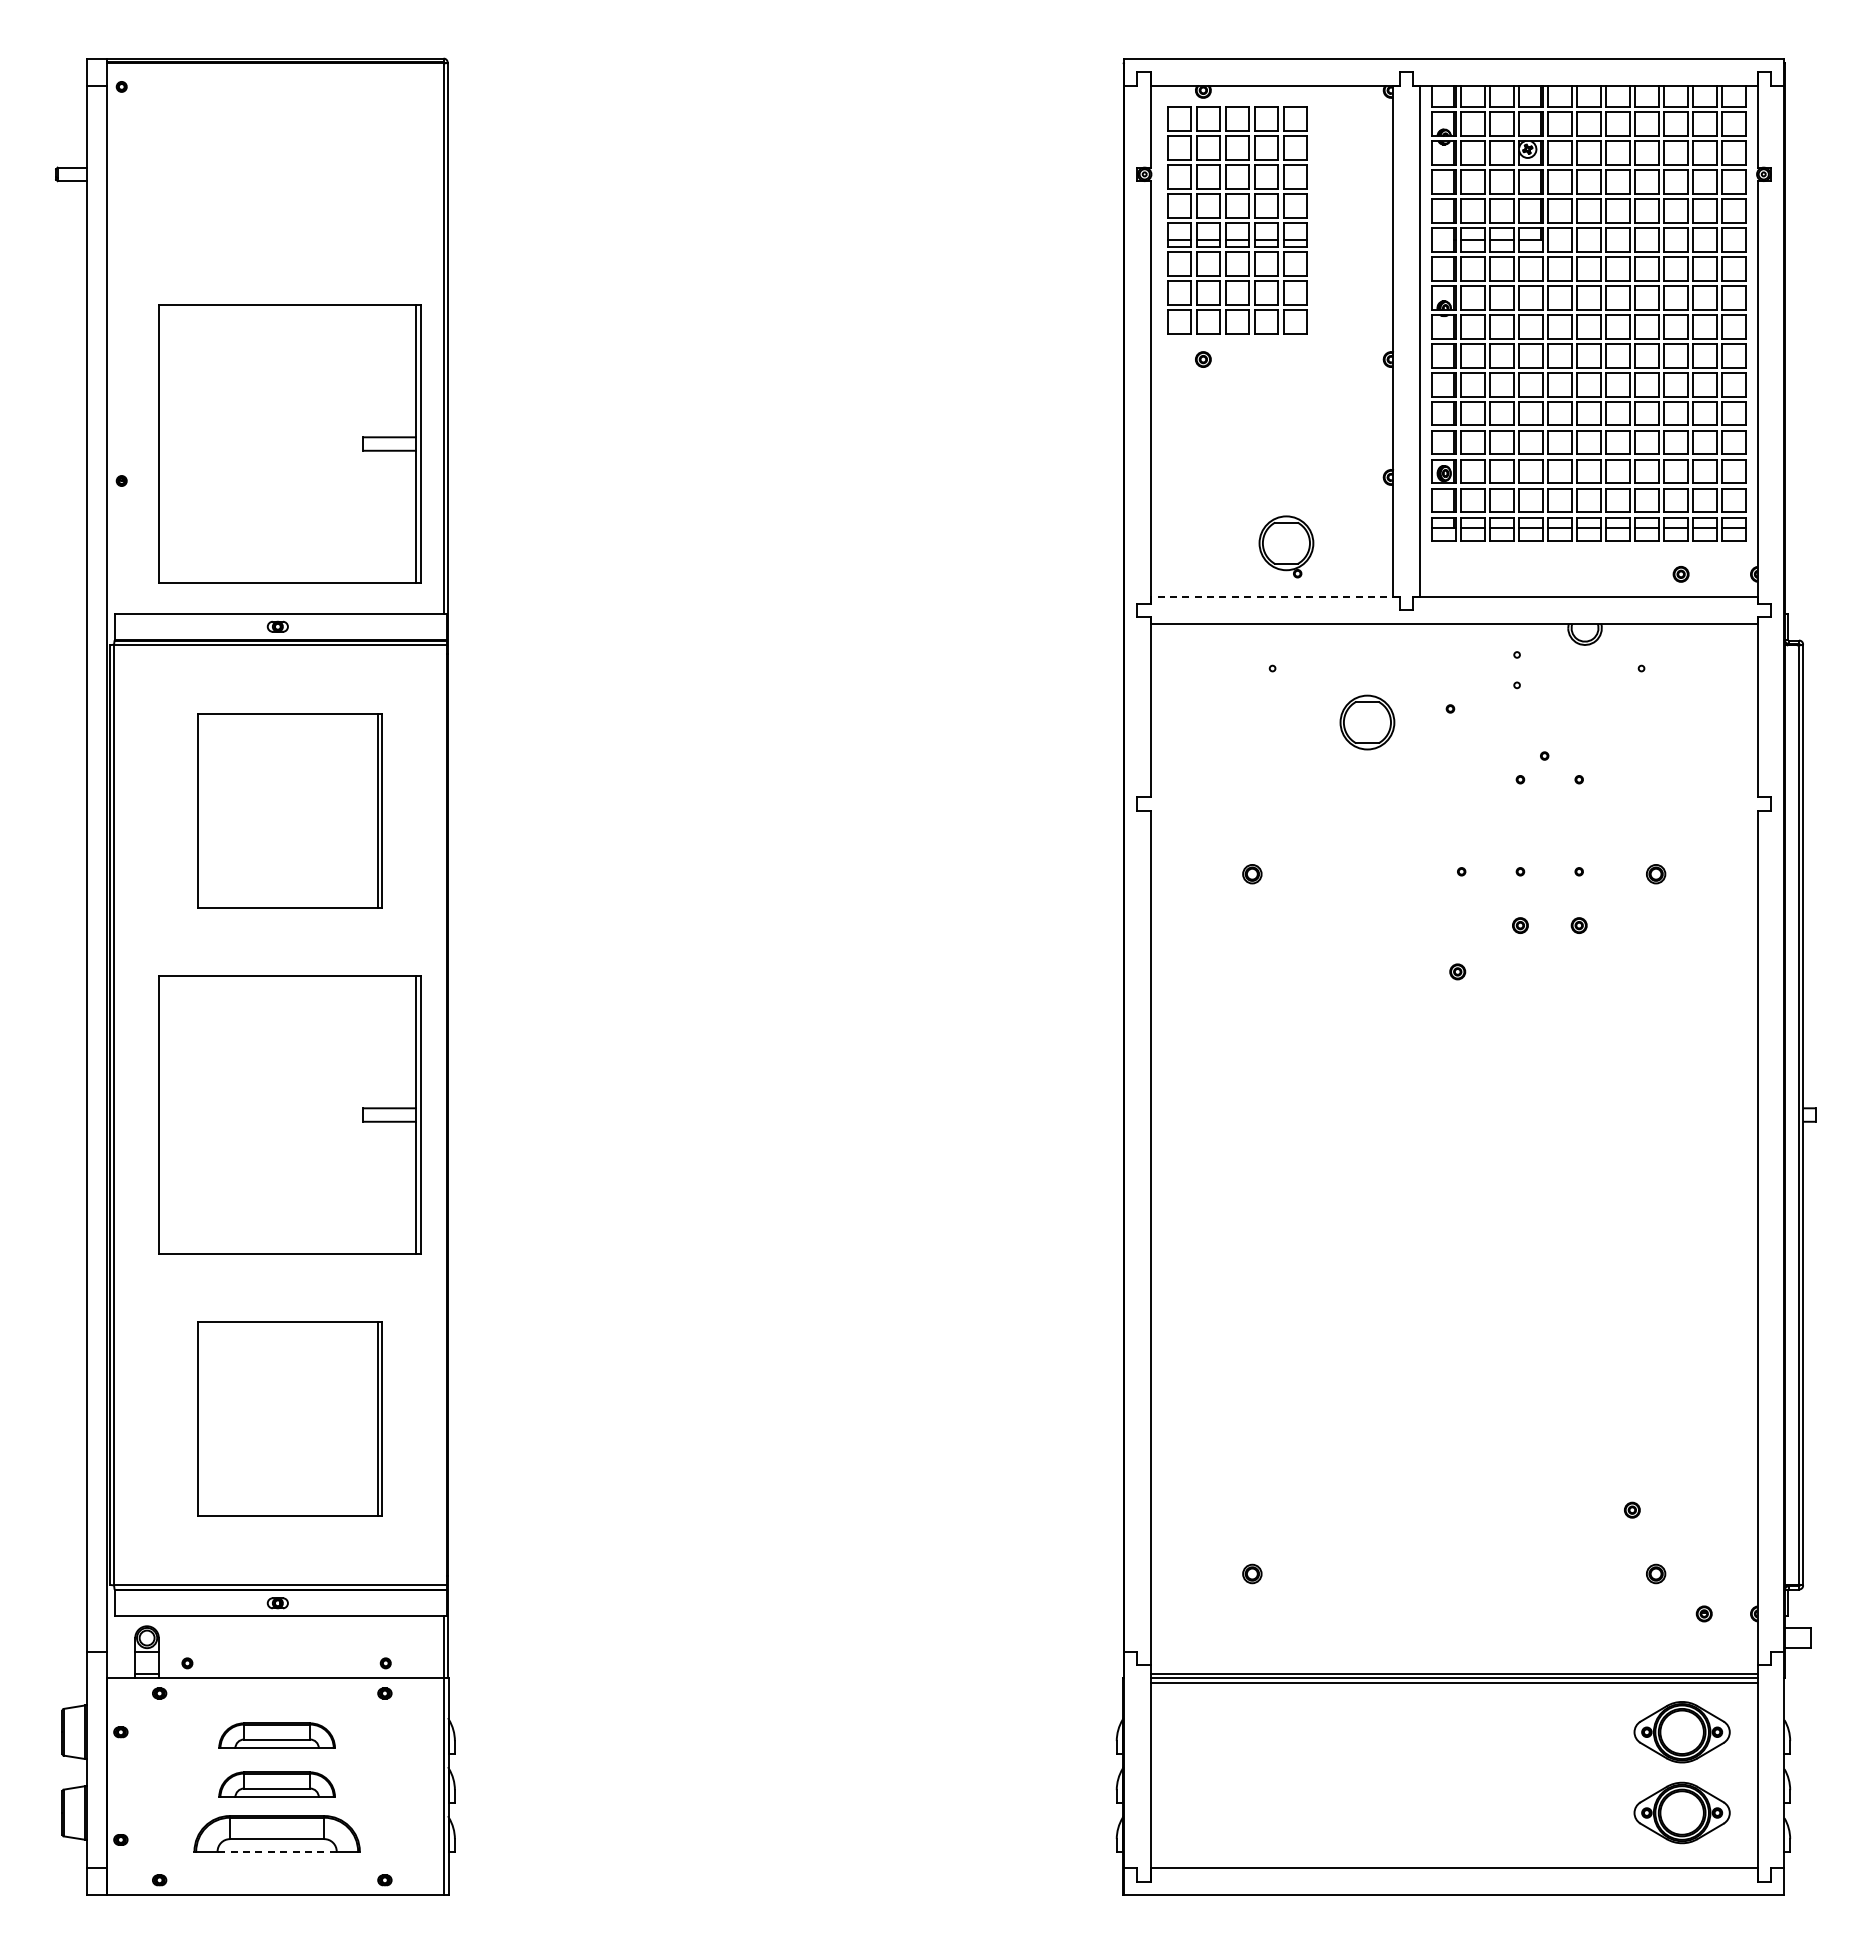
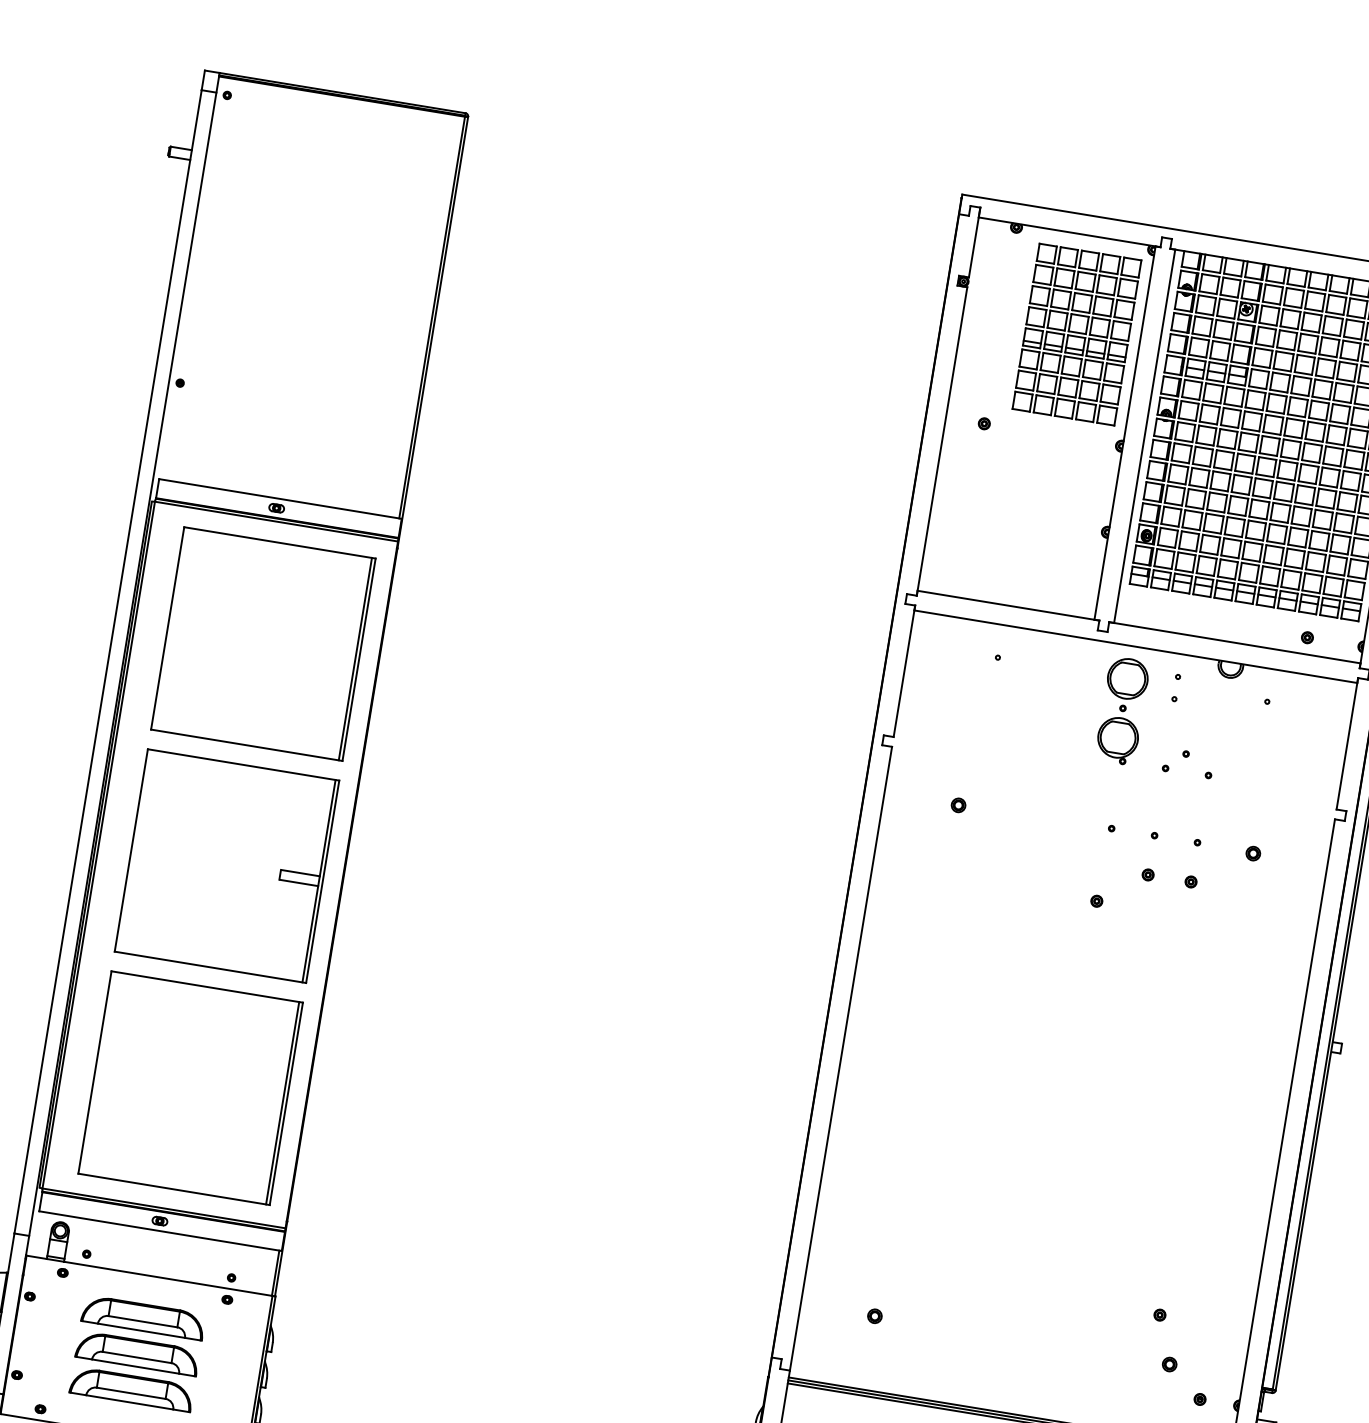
part: (1237, 220) -> (1076, 334), moved
part: (289, 443) -> (307, 375), removed
part: (1286, 546) -> (1117, 740), moved
line: (1274, 596) -> (1007, 605), dashed -> solid
part: (1367, 722) -> (1127, 678), moved
part: (289, 810) -> (263, 643), size x1.43
part: (289, 1419) -> (190, 1088), size x1.43
part: (276, 1735) -> (143, 1317), size x1.43
part: (276, 1784) -> (137, 1353), size x1.43
line: (277, 1851) -> (130, 1402), dashed -> solid

